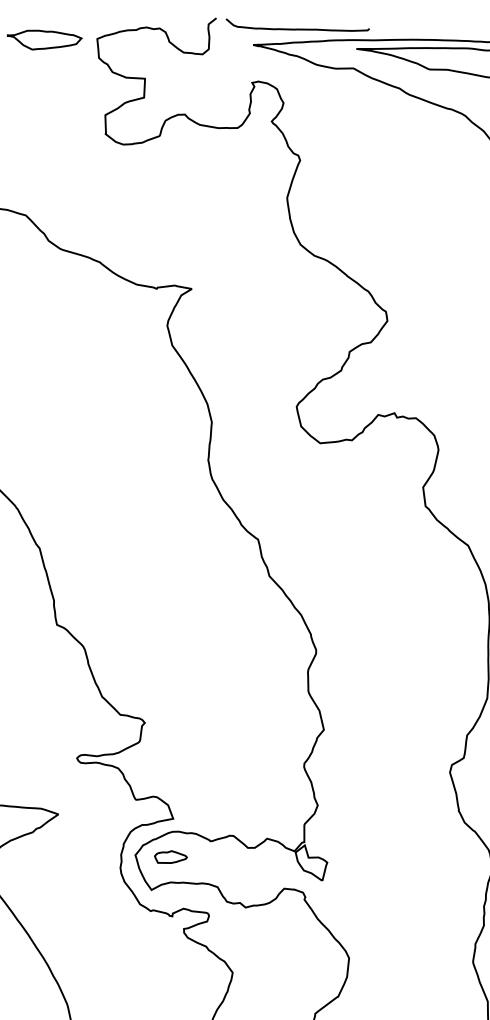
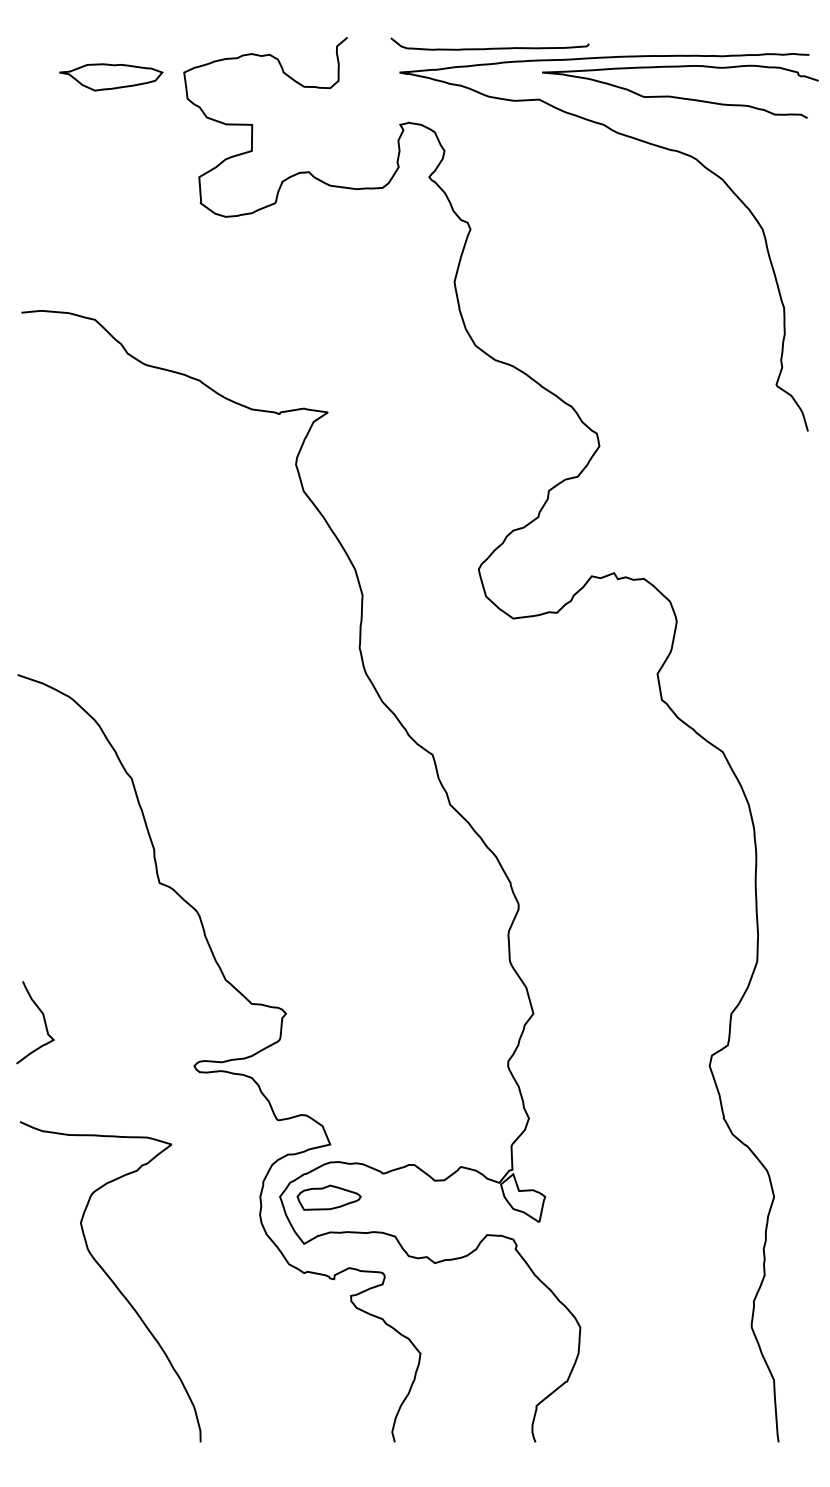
curve: (297, 28) -> (490, 47), moved
part: (170, 857) -> (328, 1197), size x1.43

